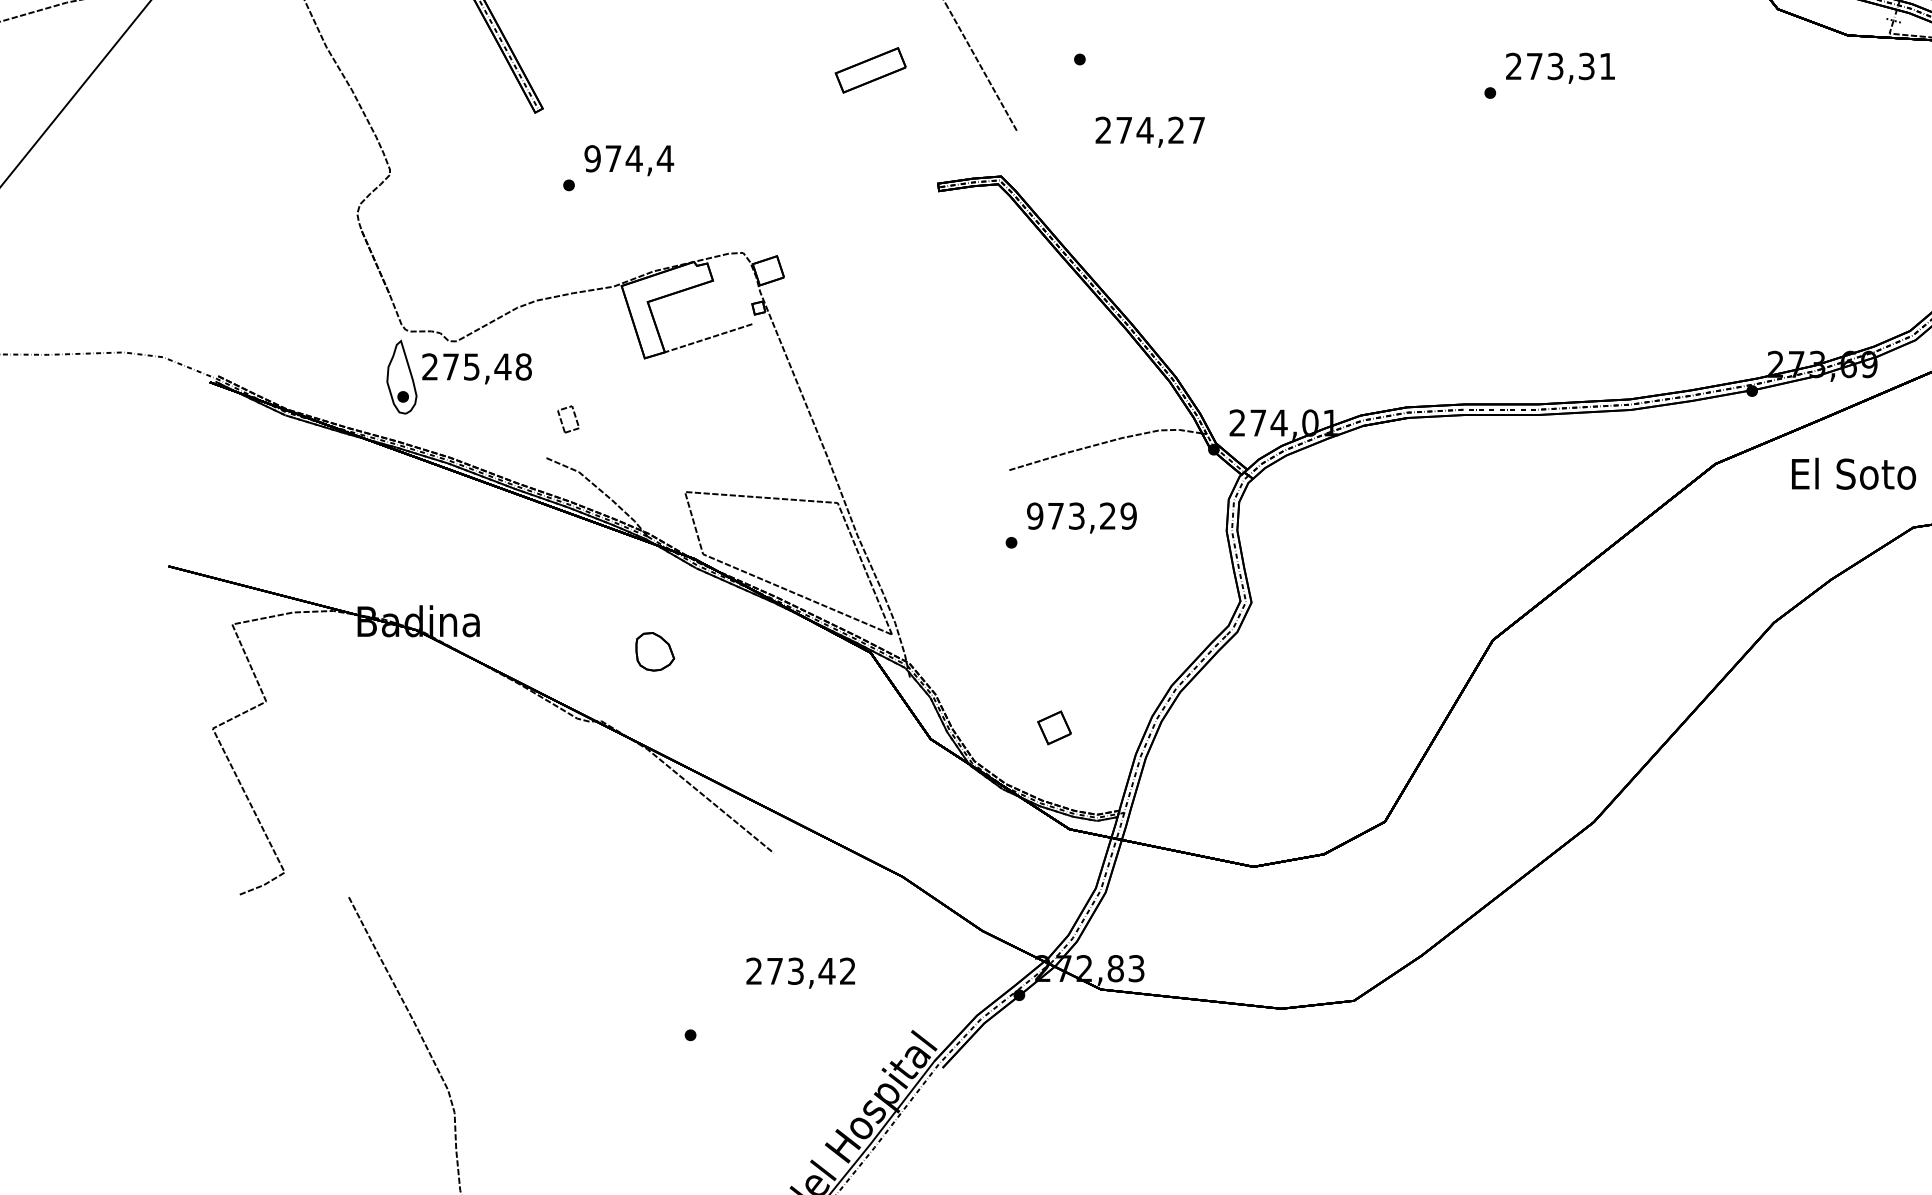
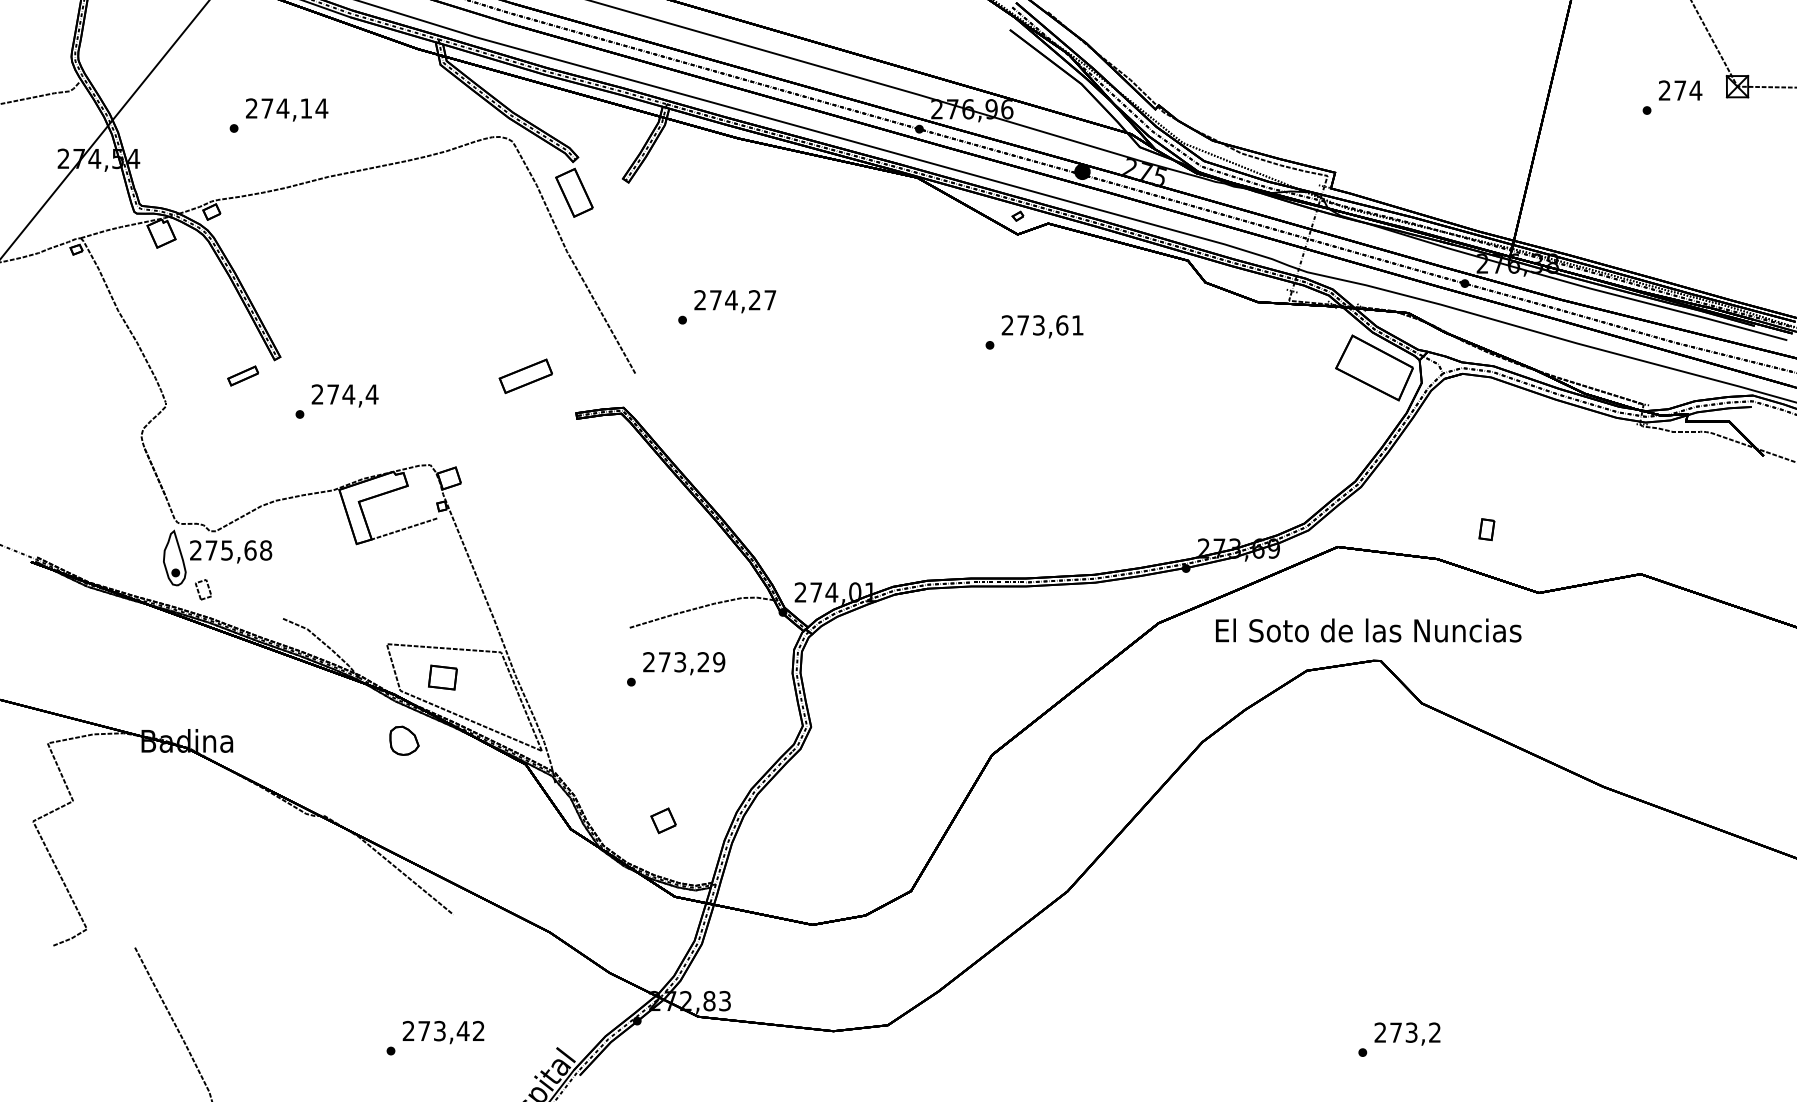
text: (1587, 66) -> (1062, 325), 273,31 -> 273,61
part: (870, 70) -> (525, 376), moved
text: (1150, 132) -> (735, 301), moved
part: (493, 133) -> (243, 375), added
text: (592, 158) -> (317, 394), 974,4 -> 274,4
text: (503, 366) -> (250, 550), 275,48 -> 275,68
part: (568, 419) -> (203, 589), moved
text: (1035, 516) -> (649, 662), 973,29 -> 273,29
part: (759, 536) -> (442, 677), added
part: (655, 651) -> (404, 740), moved
text: (800, 973) -> (443, 1032), moved

